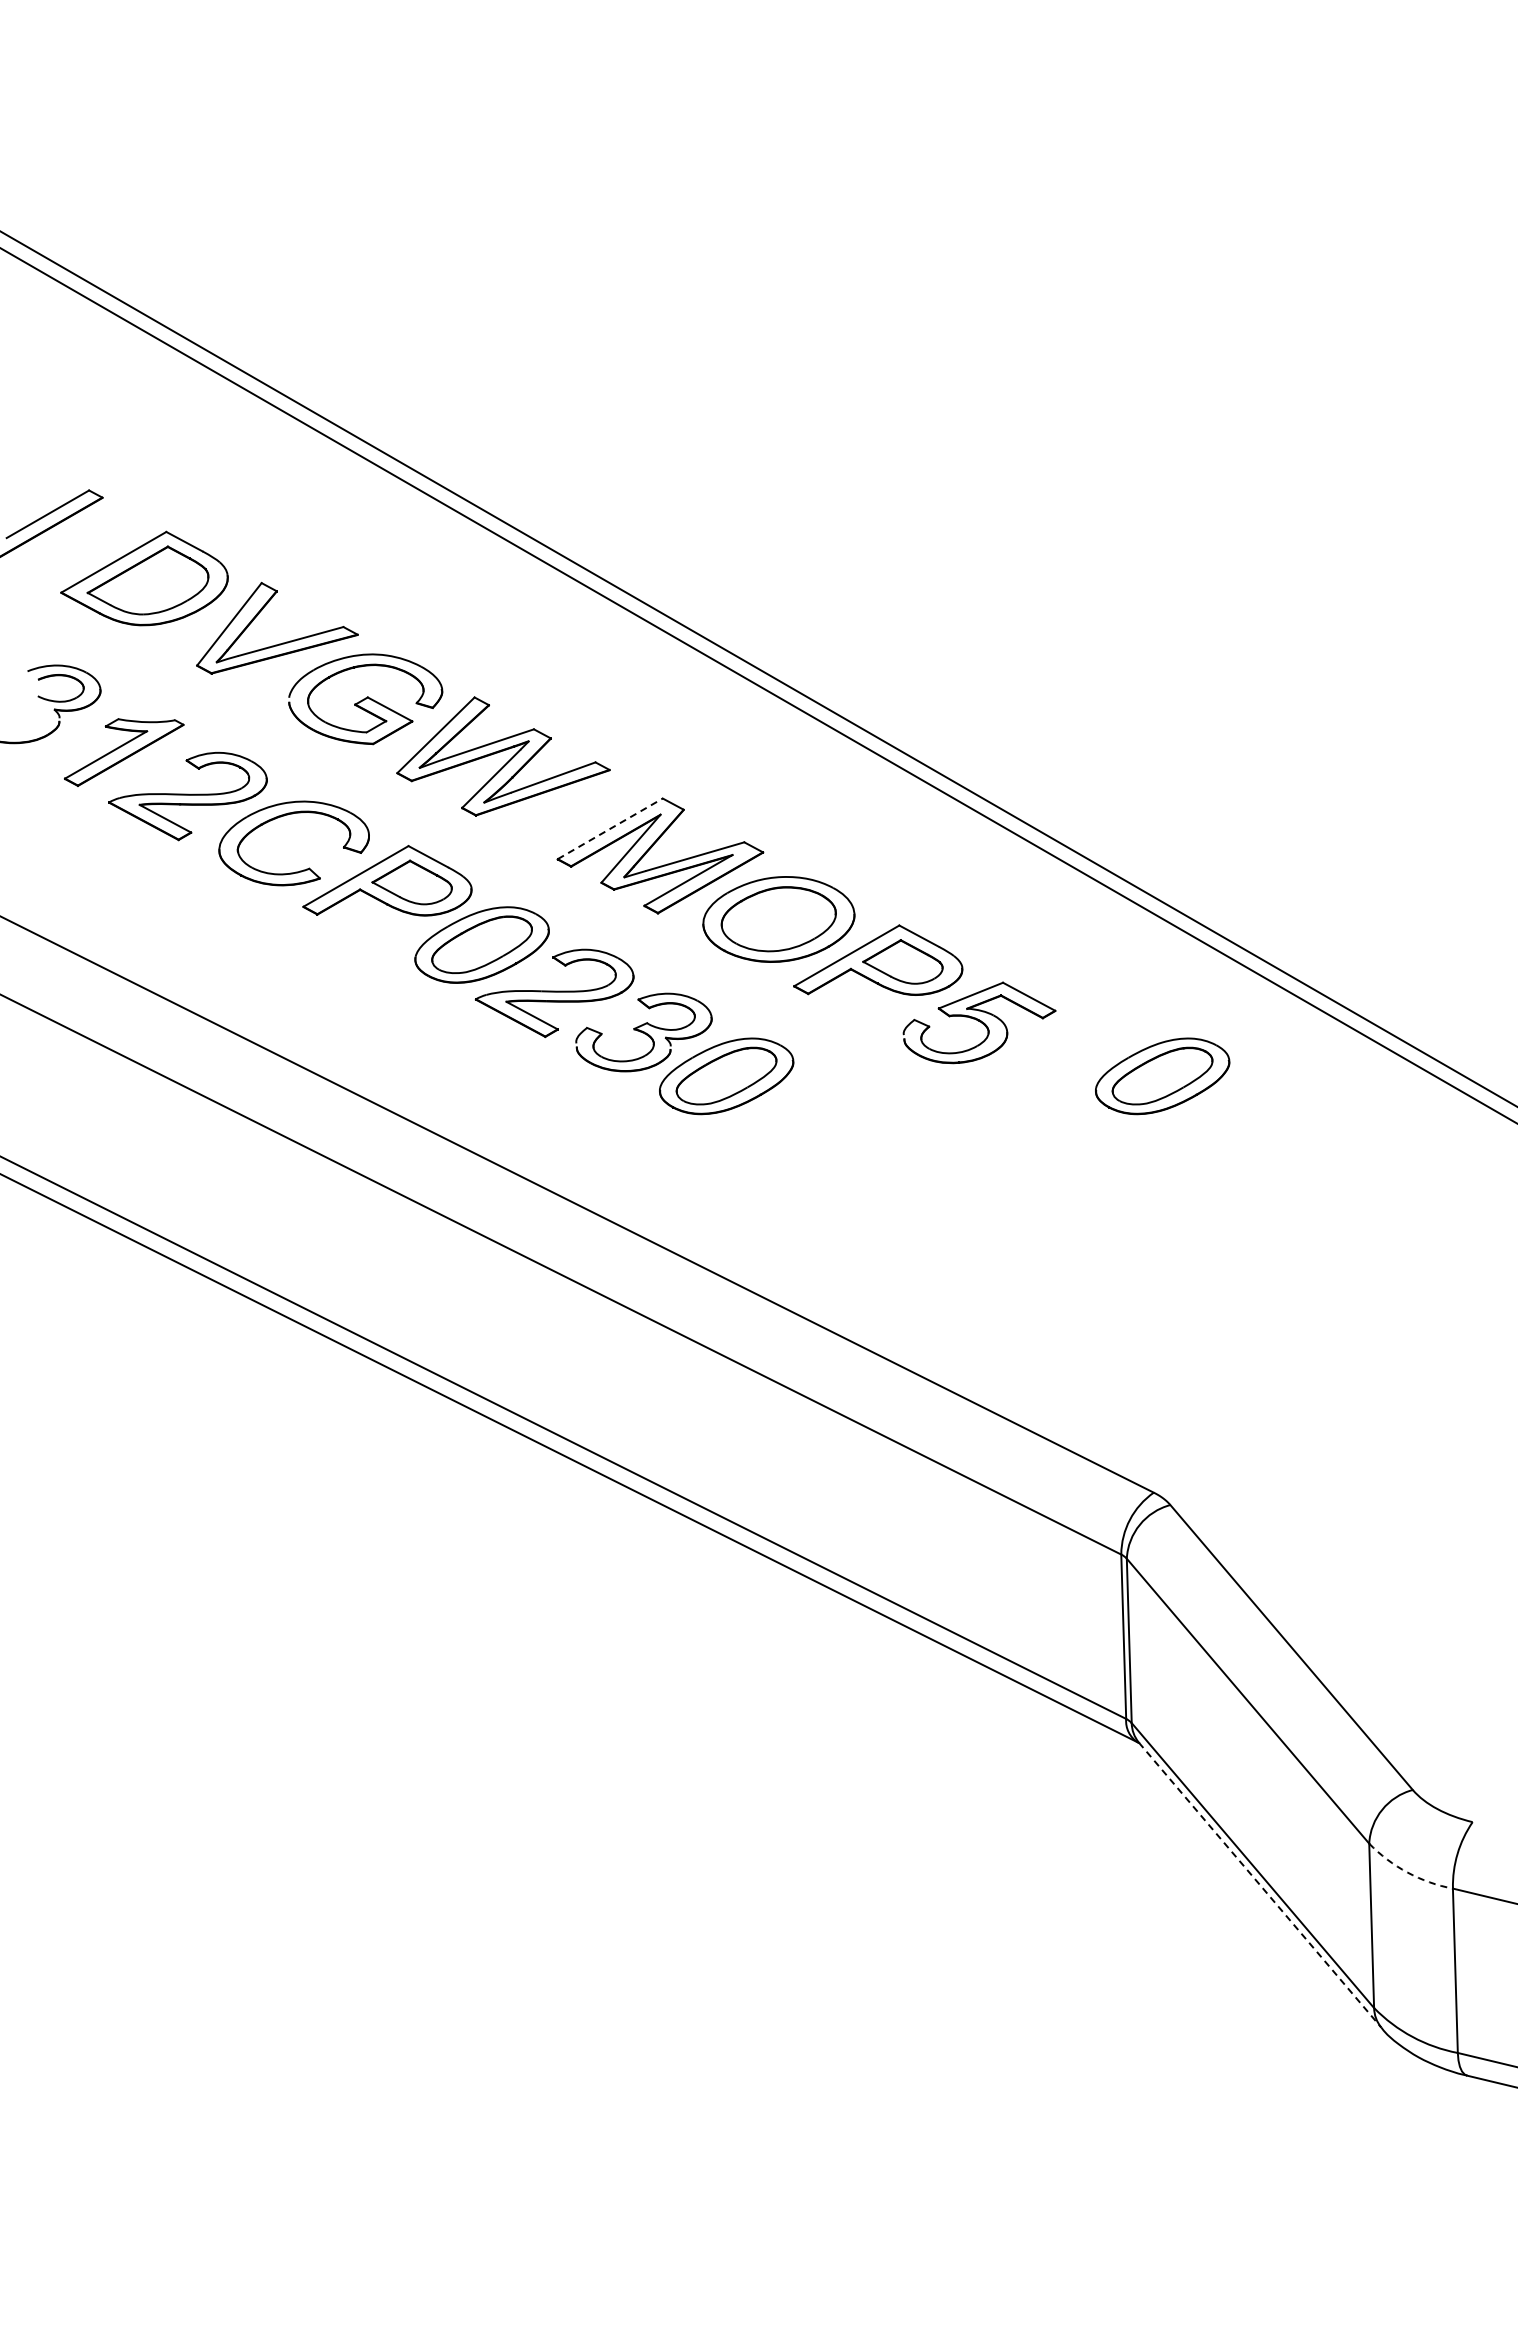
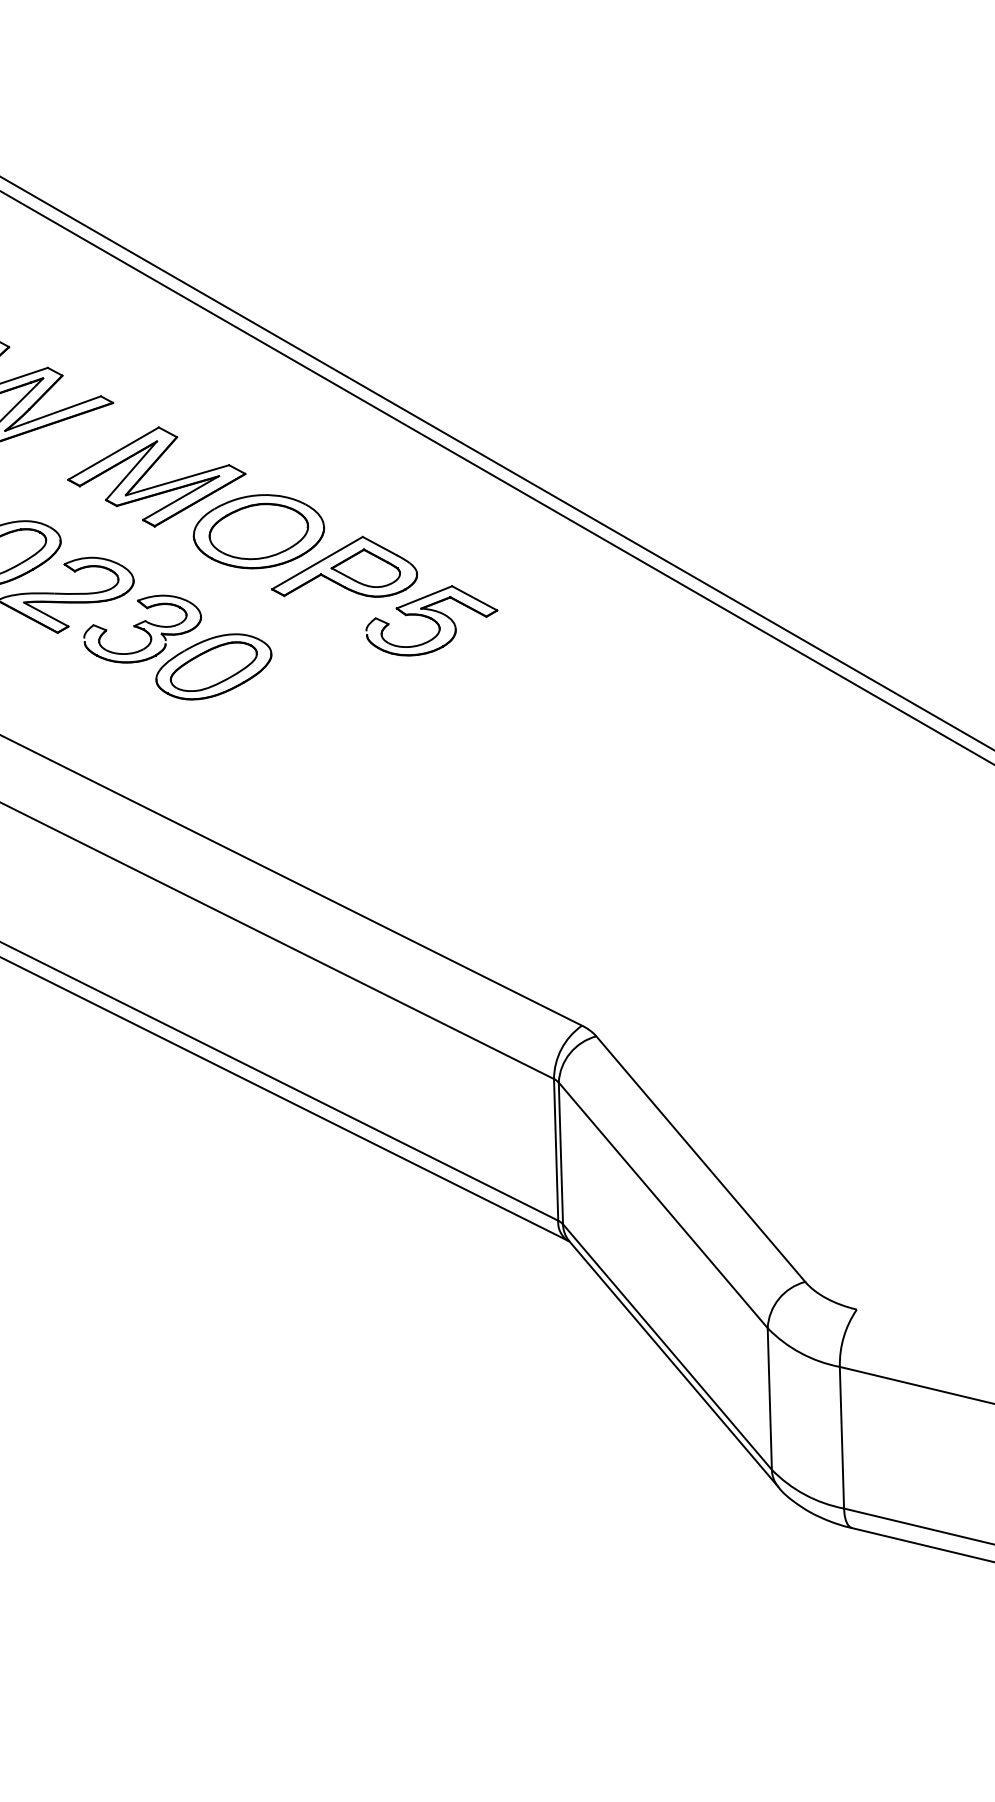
line: (610, 828) -> (113, 453), dashed -> solid
part: (1162, 1076) -> (589, 667), removed
arc: (1407, 1872) -> (800, 1353), dashed -> solid
line: (1260, 1885) -> (674, 1364), dashed -> solid

